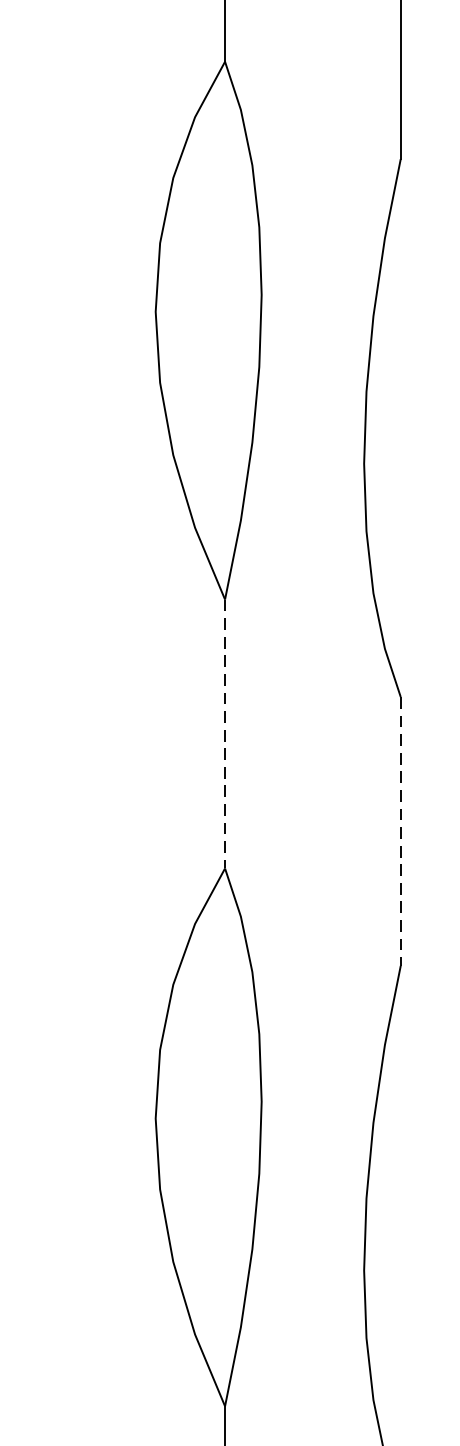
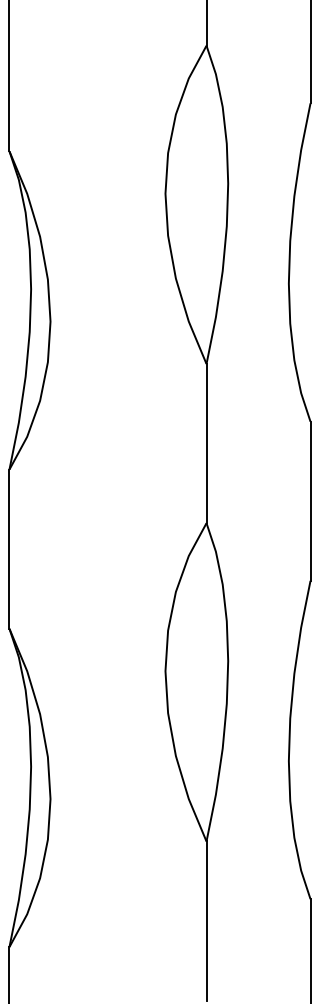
line: (224, 733) -> (206, 443), dashed -> solid
line: (400, 831) -> (310, 501), dashed -> solid

